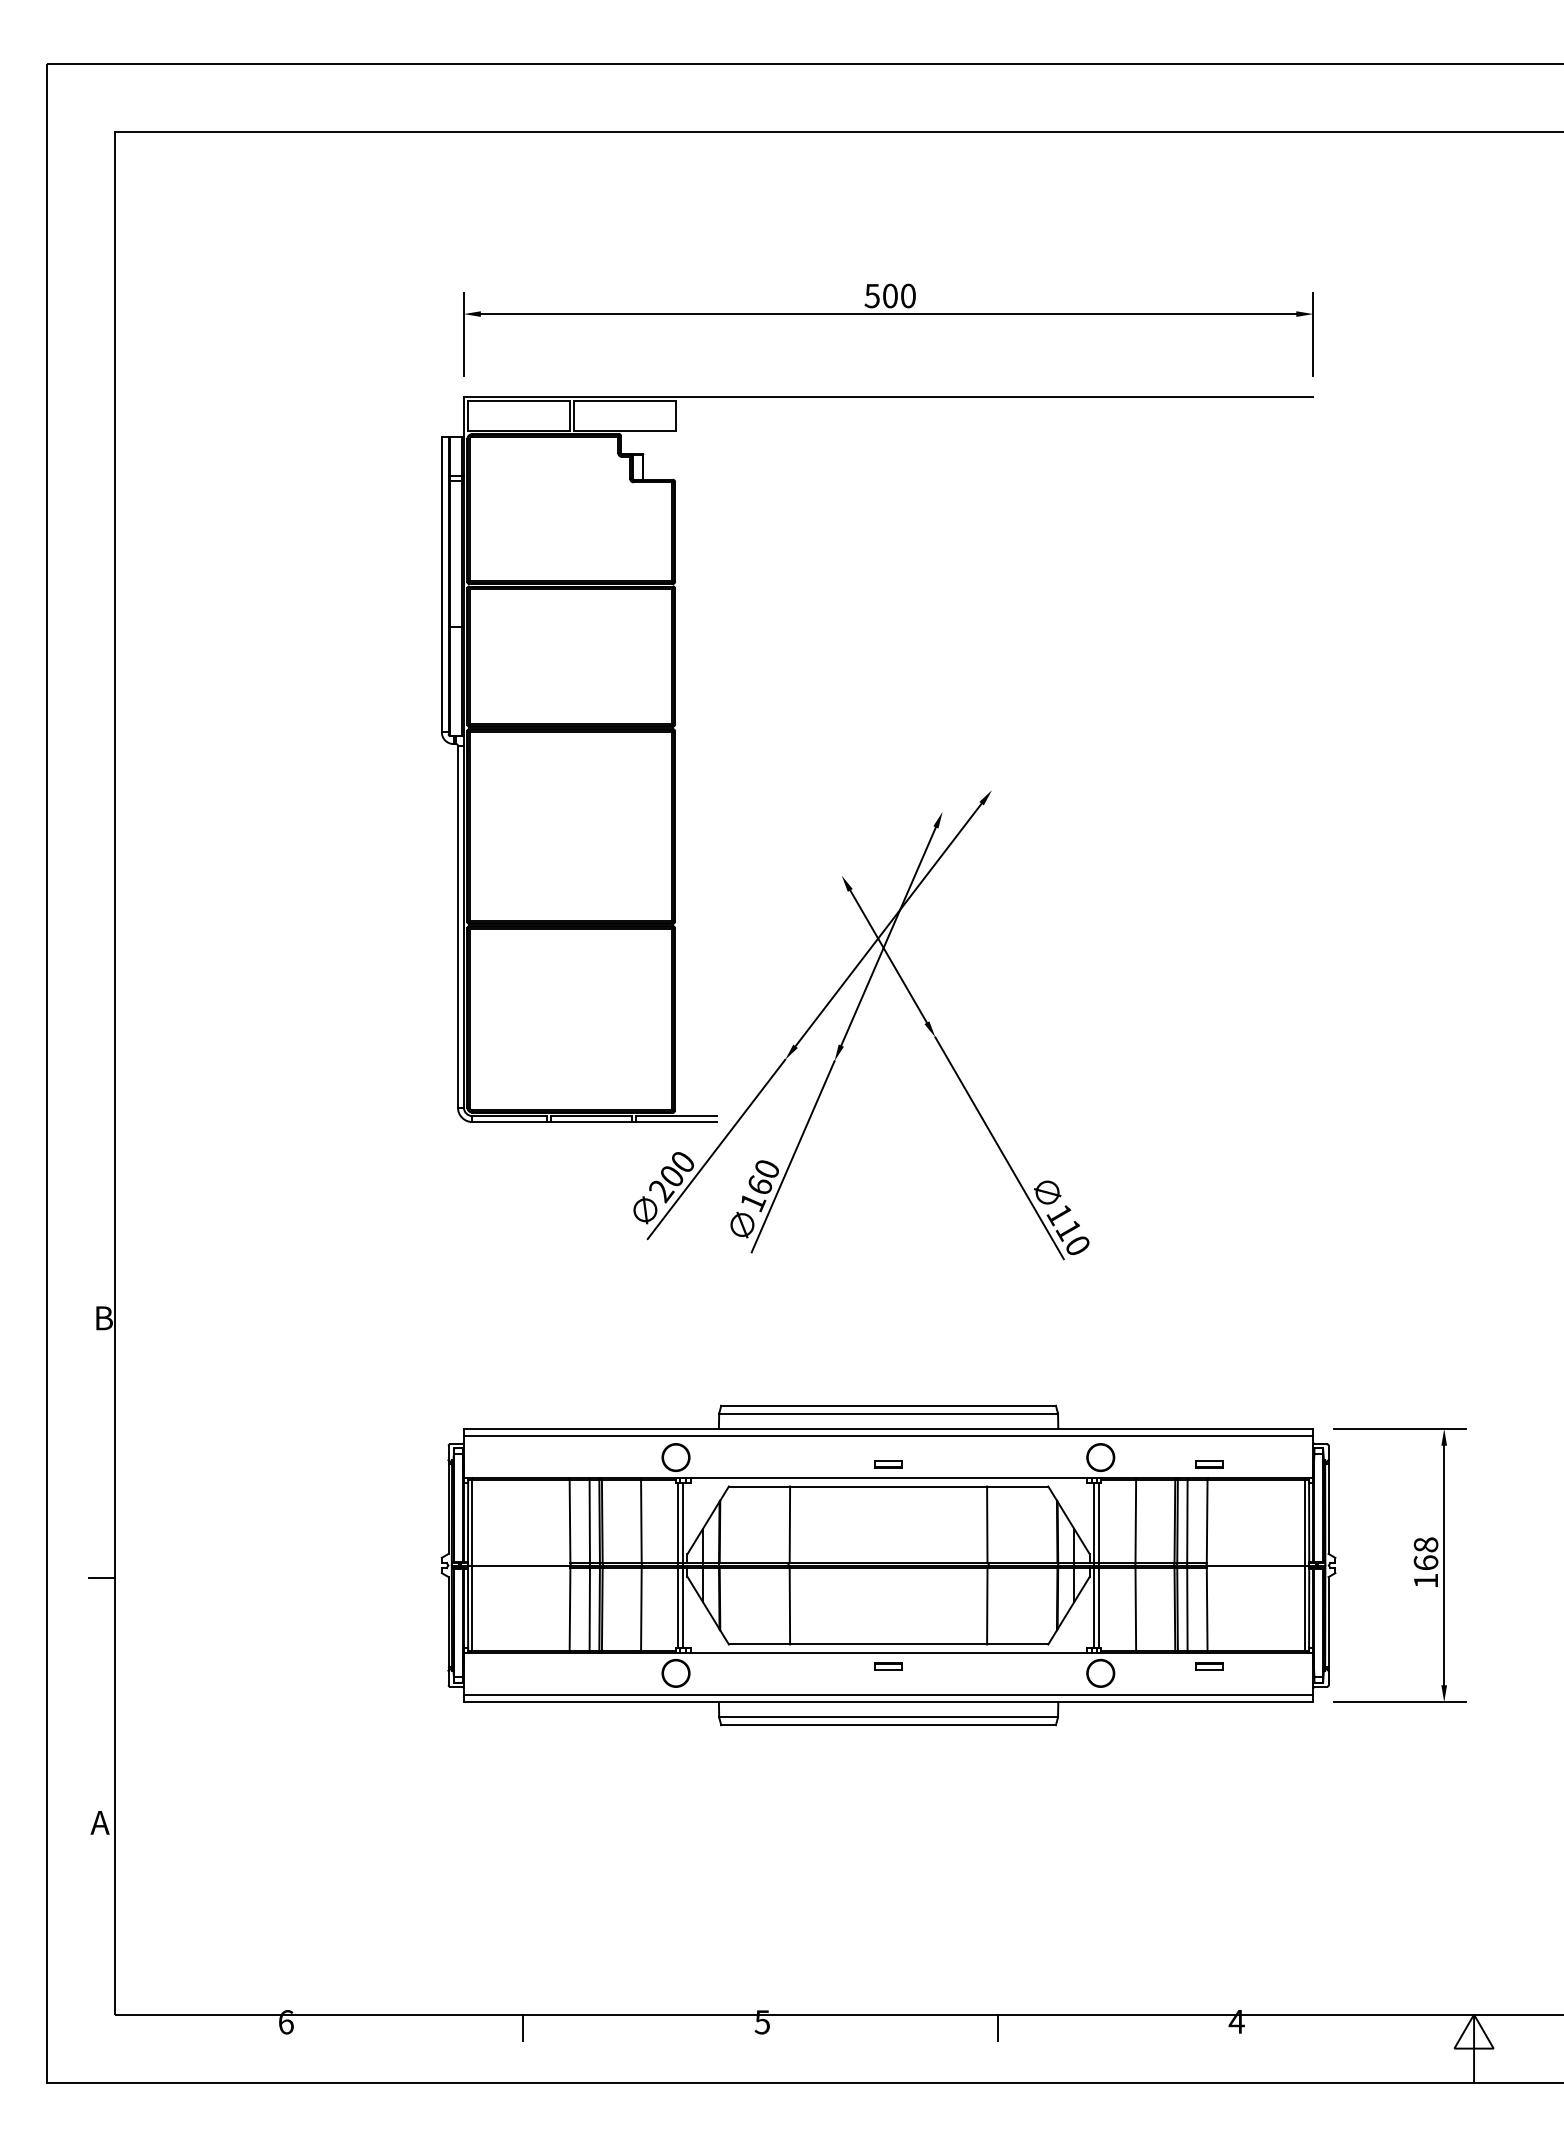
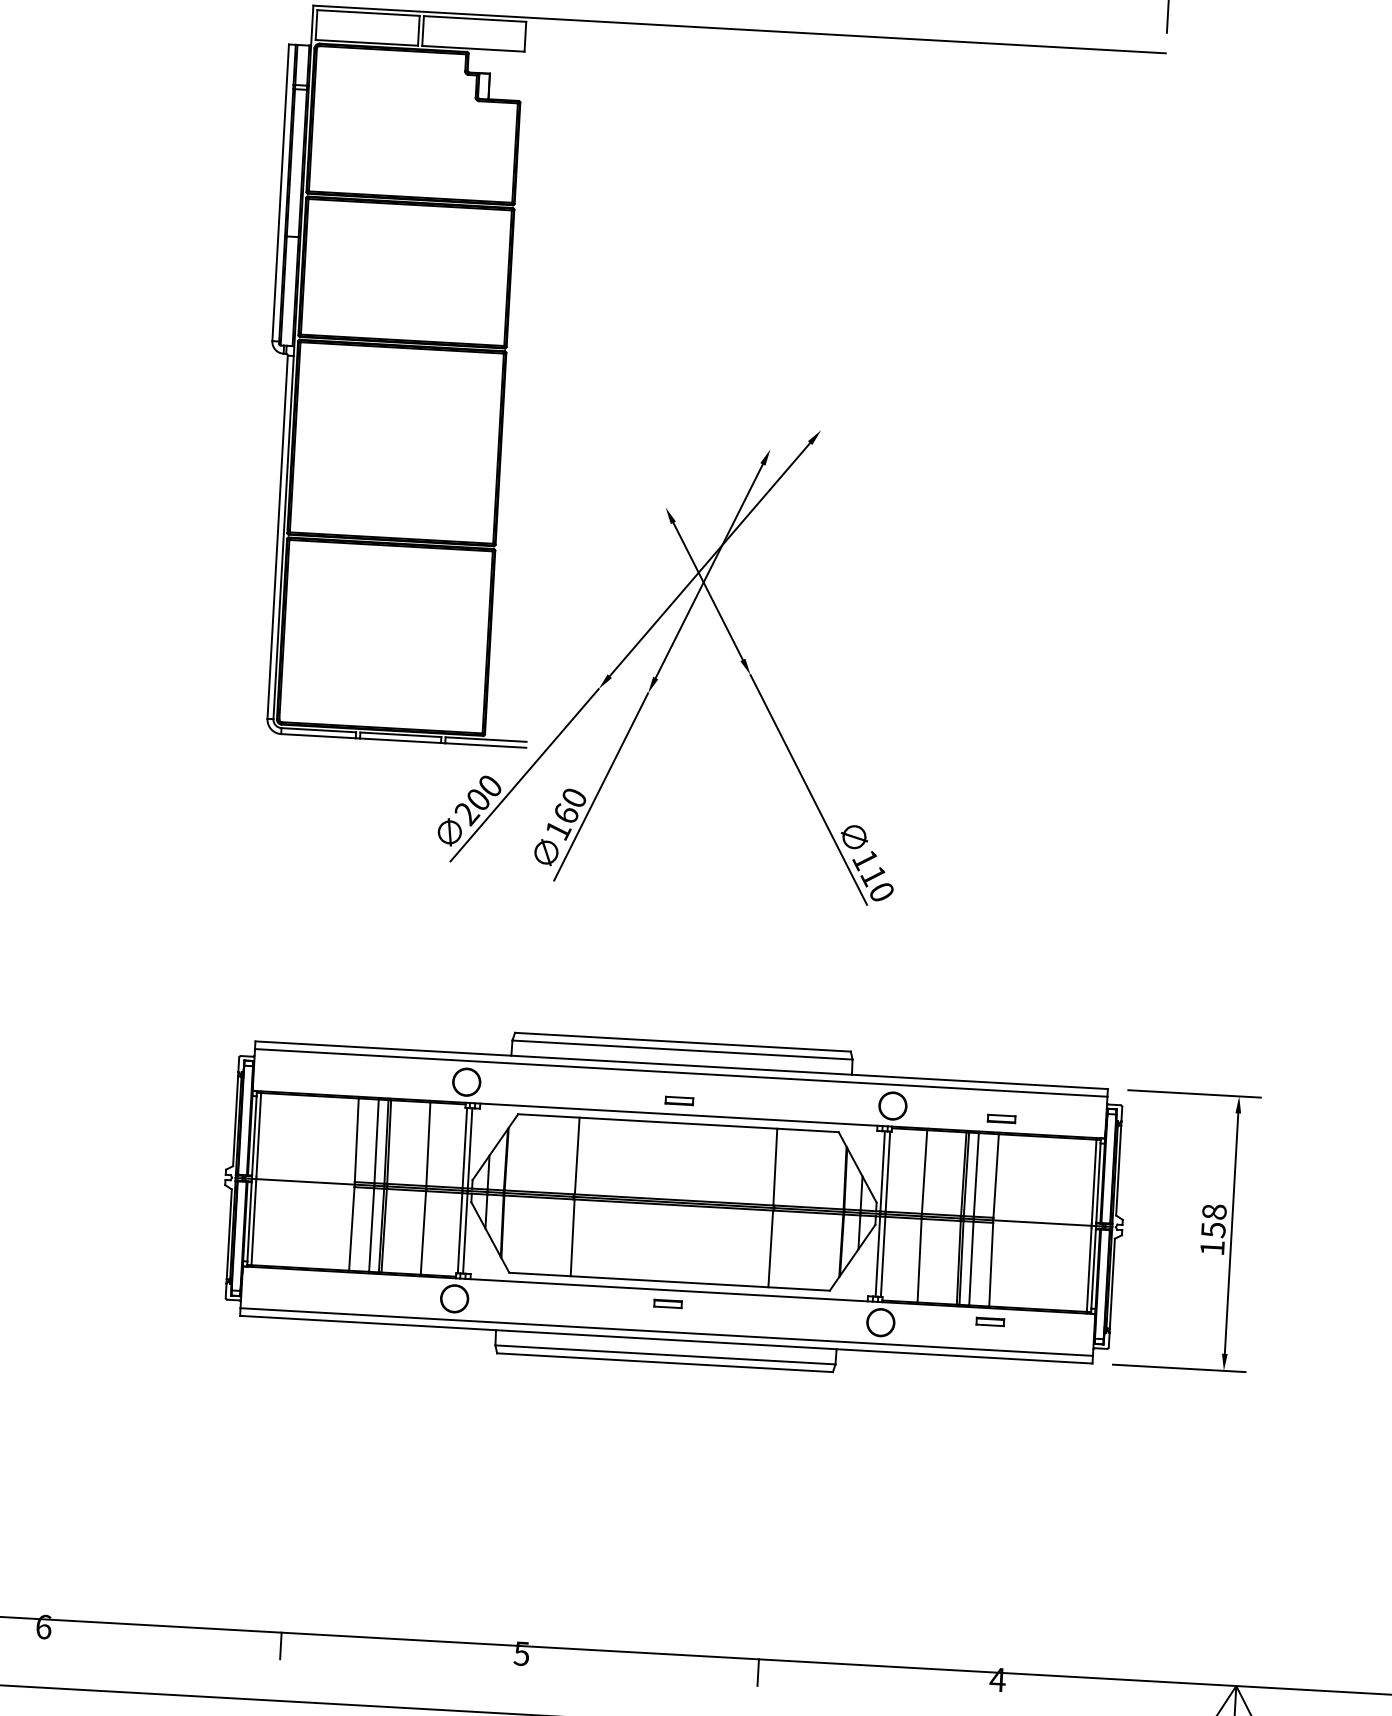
text: (1425, 1562) -> (1212, 1229), 168 -> 158

